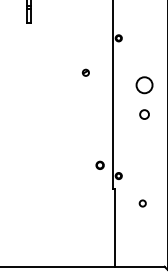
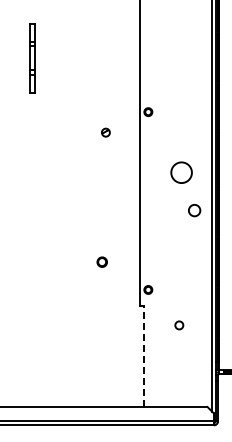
part: (85, 72) -> (105, 132), moved
circle: (144, 114) -> (194, 210), moved
part: (99, 164) -> (101, 261), moved
line: (115, 227) -> (143, 356), solid -> dashed

